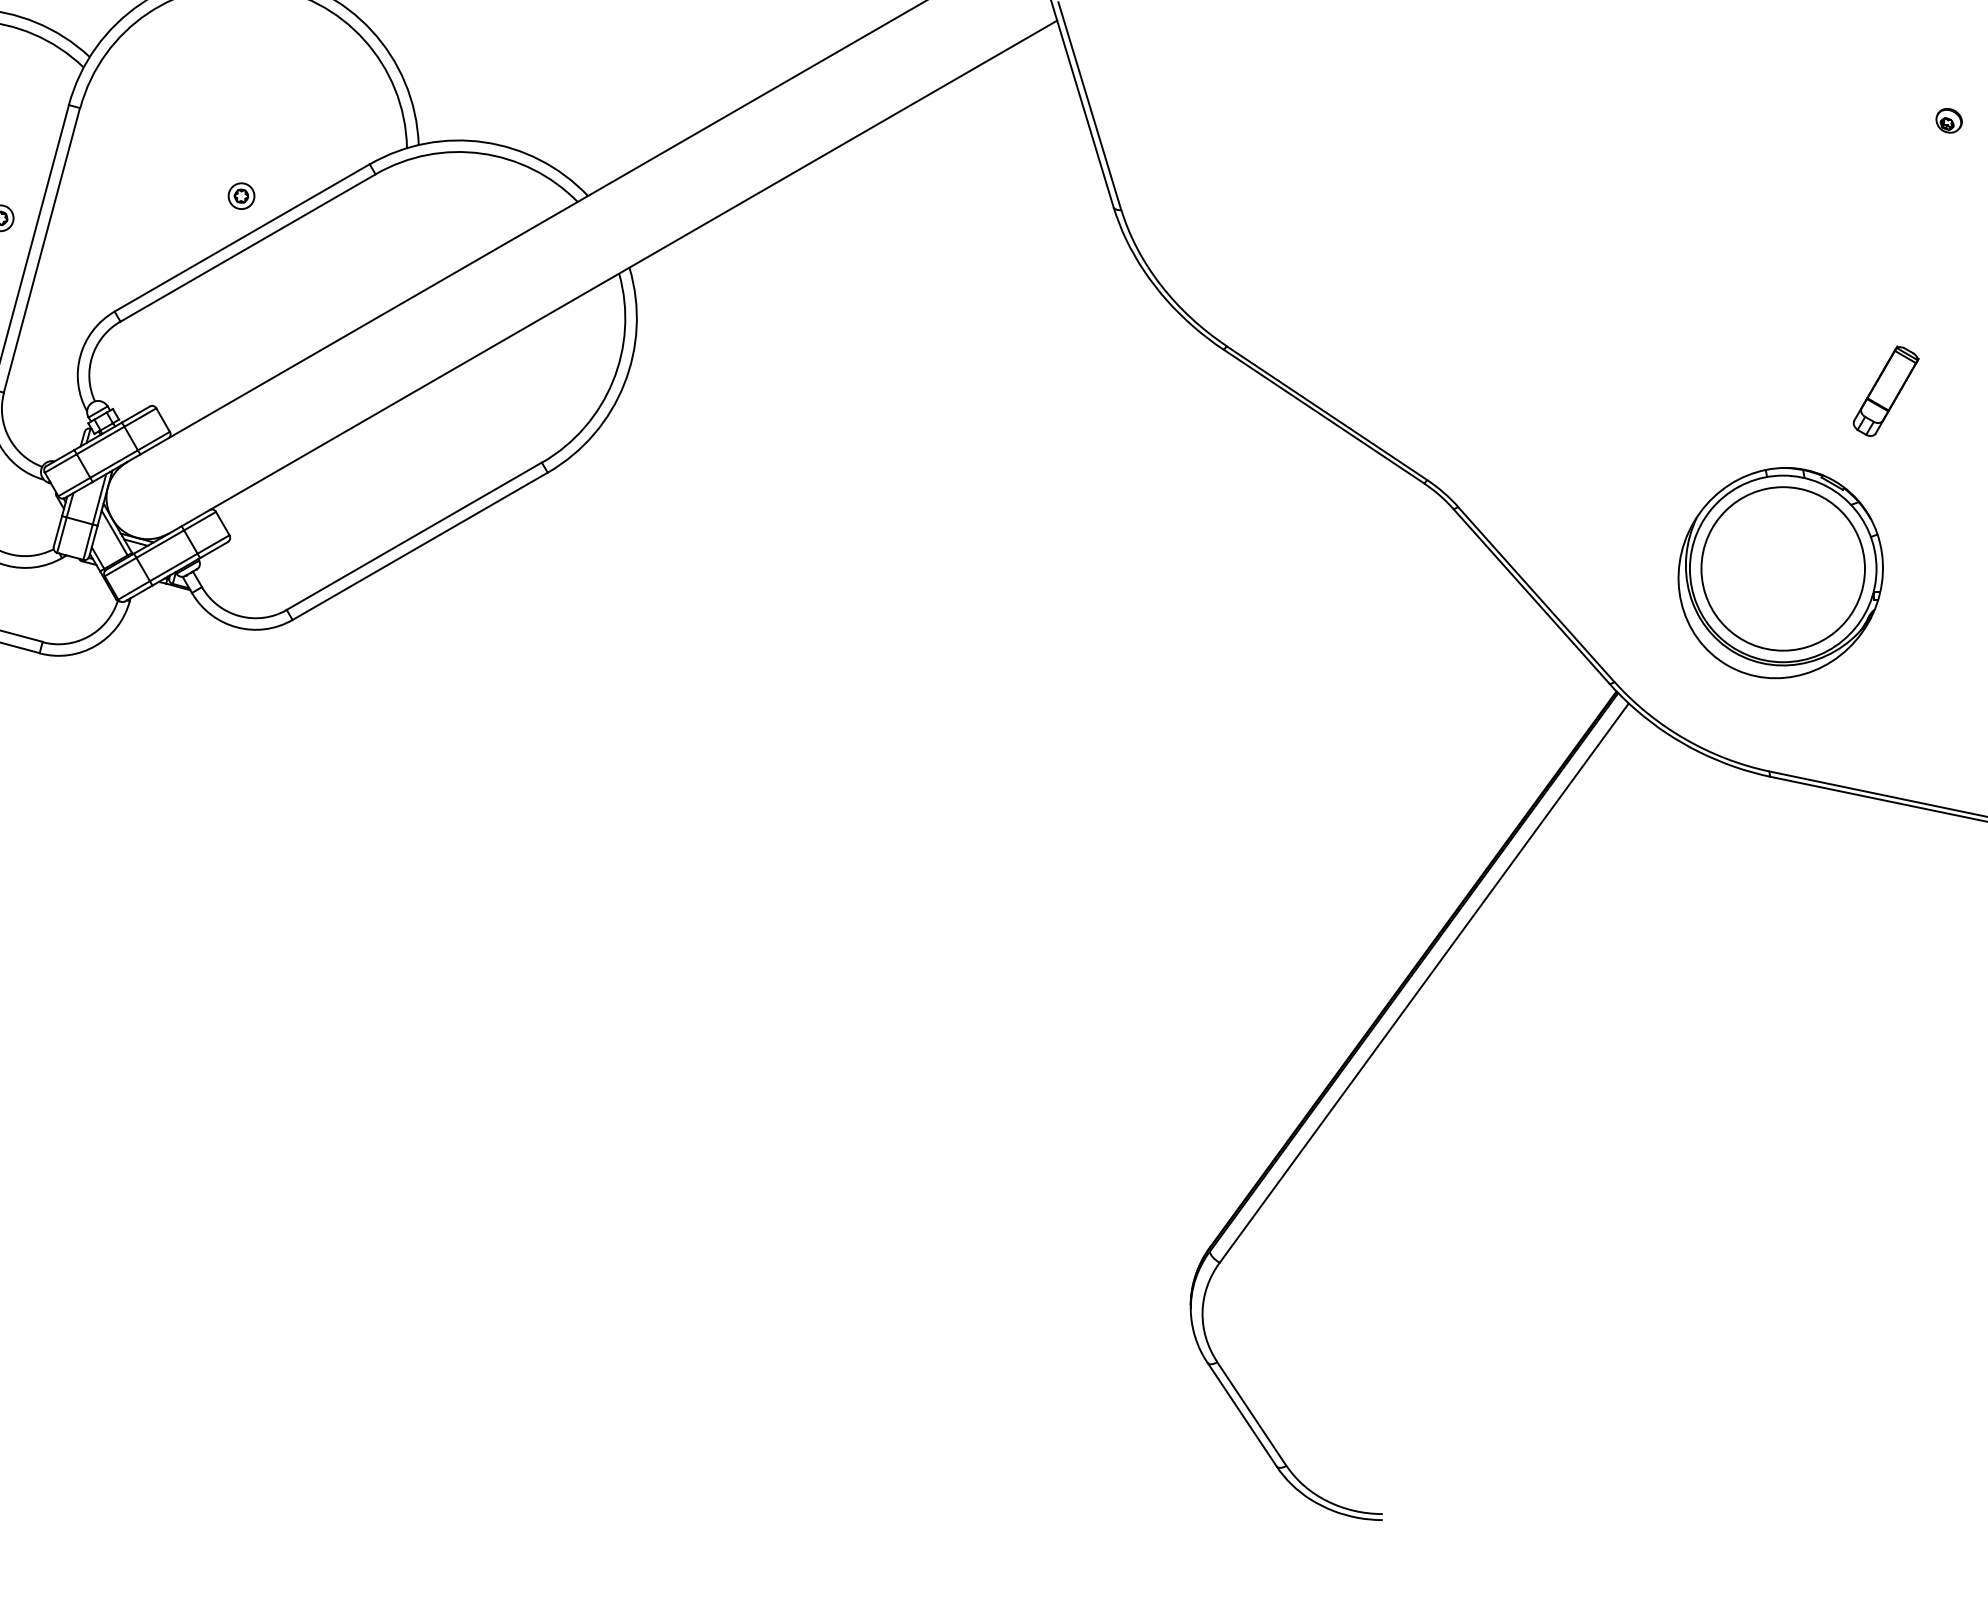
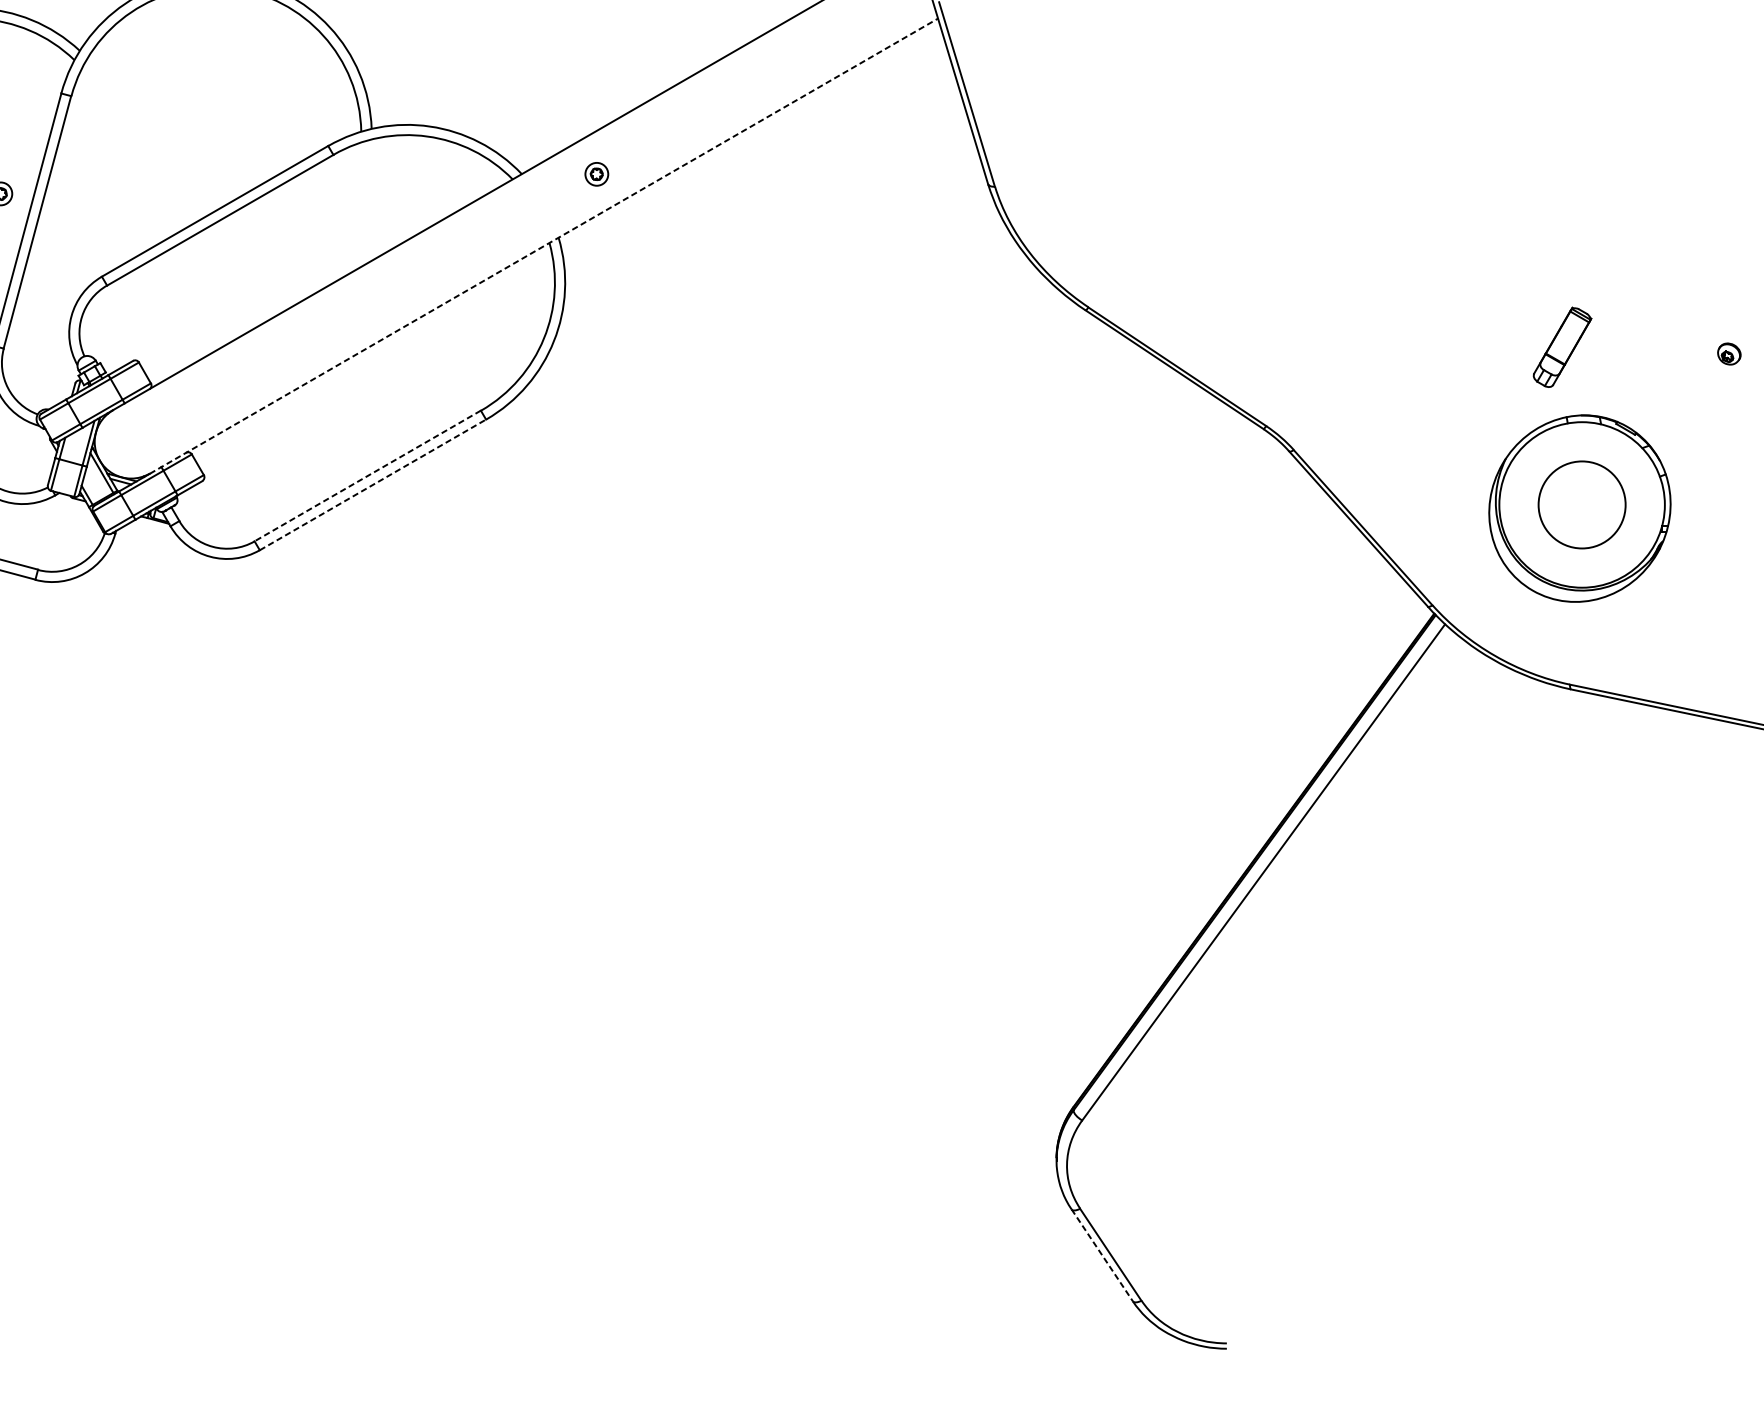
part: (1948, 120) -> (1728, 353), moved
part: (241, 195) -> (596, 173), moved
line: (613, 276) -> (544, 245), solid -> dashed
part: (1885, 390) -> (1561, 346), moved
line: (413, 536) -> (367, 476), solid -> dashed
line: (420, 546) -> (373, 485), solid -> dashed
circle: (1782, 568) -> (1581, 504), size x0.6
line: (1242, 1415) -> (1102, 1255), solid -> dashed

